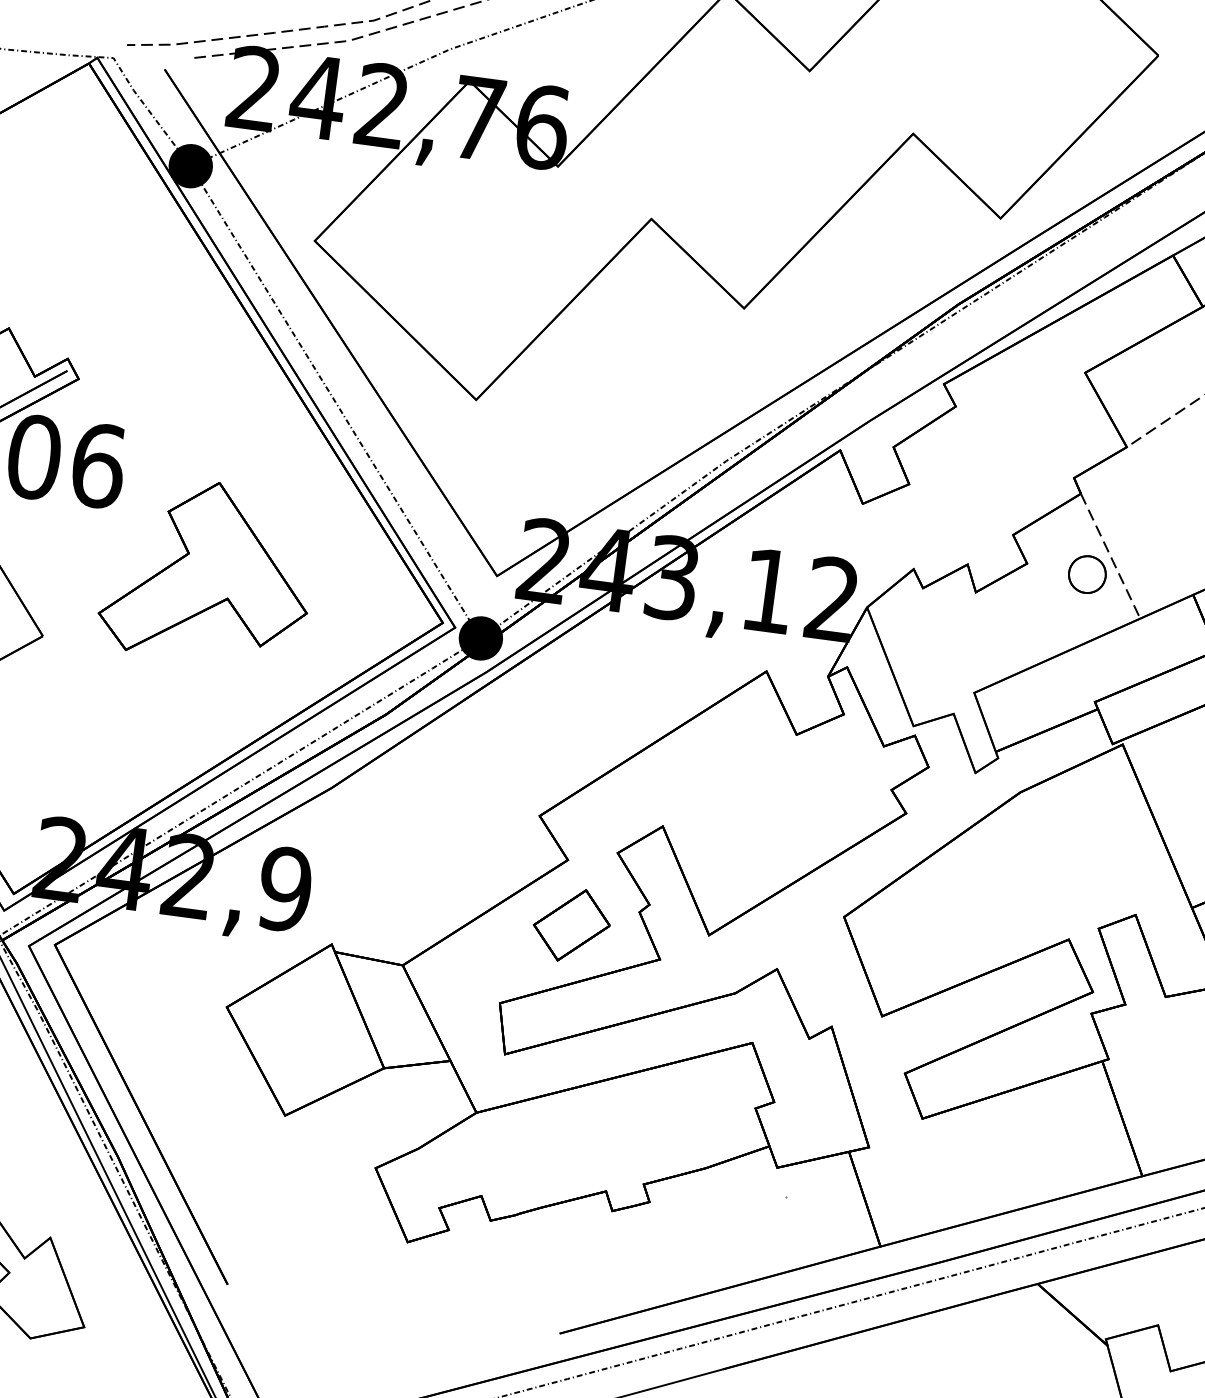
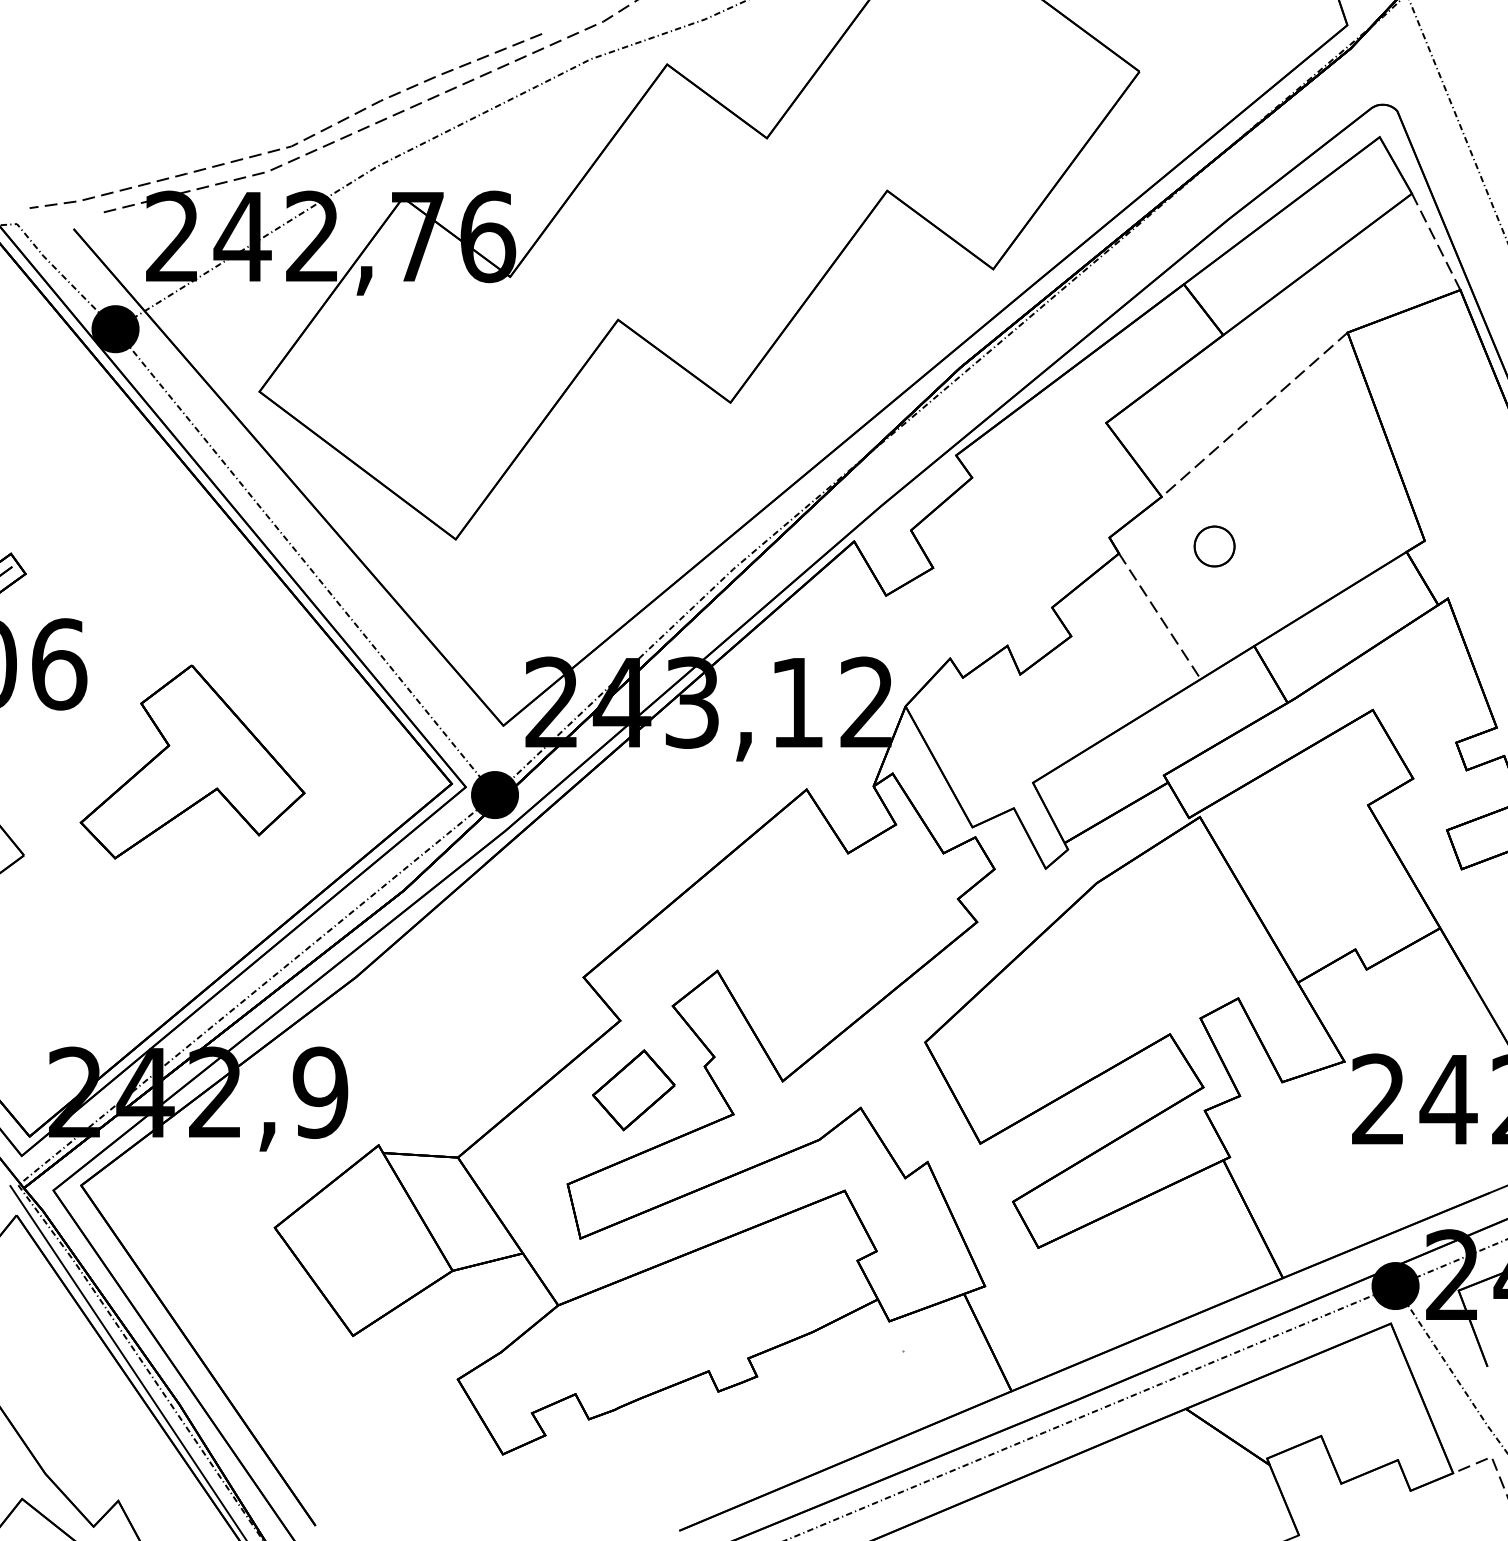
part: (1087, 574) -> (1214, 546), moved

